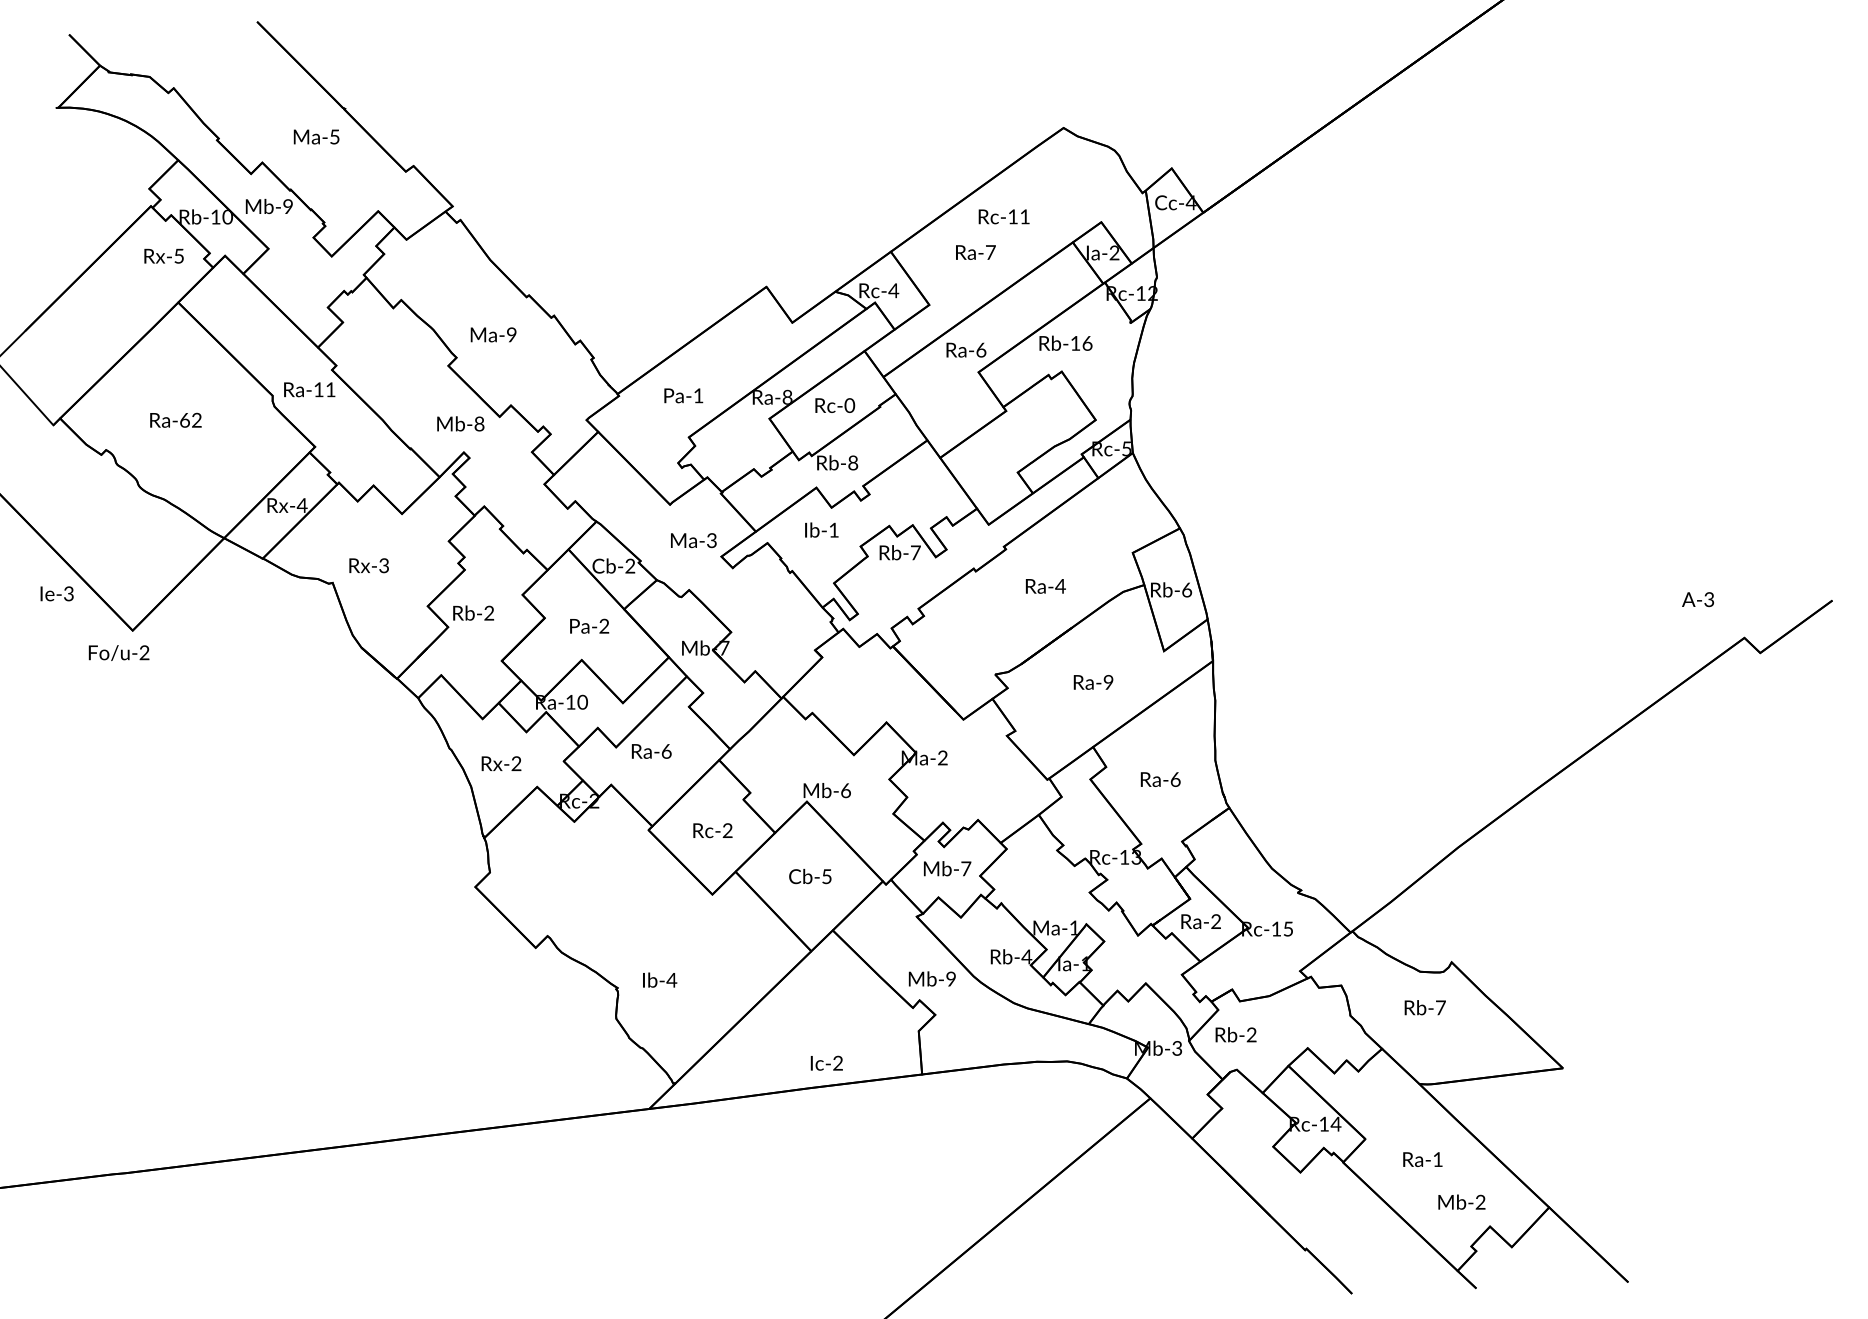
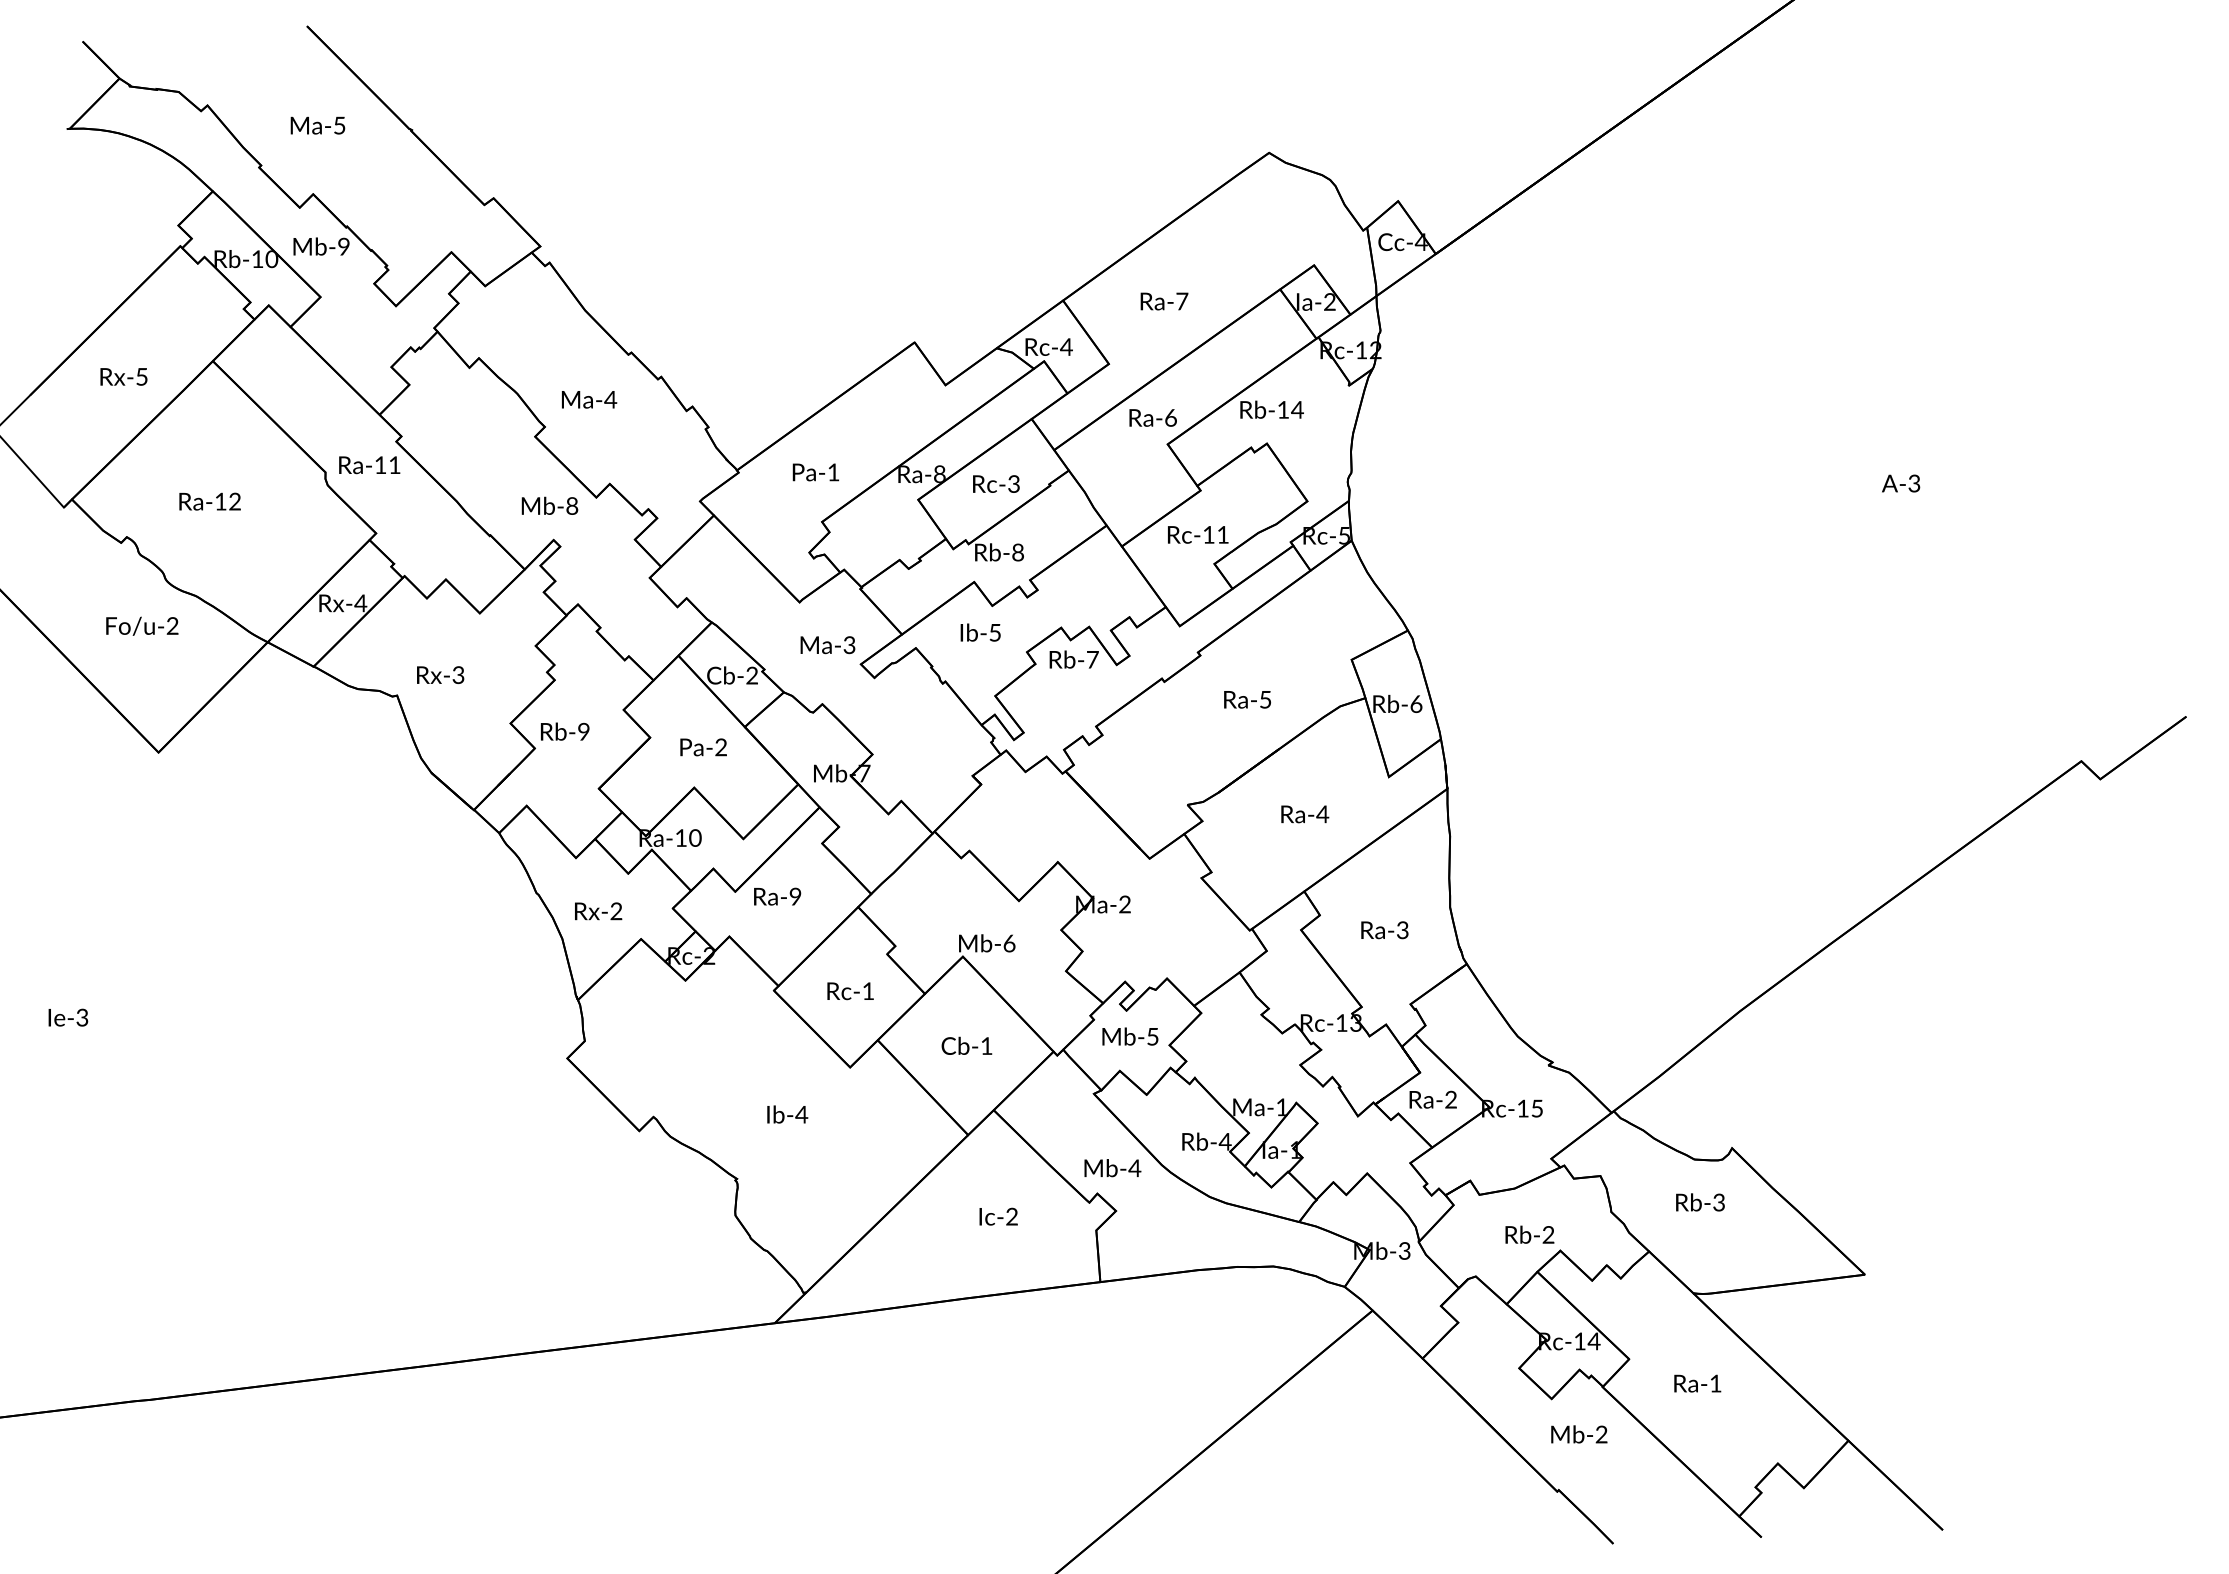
text: (316, 136) -> (317, 125), moved
text: (1004, 216) -> (1198, 534), moved
text: (163, 255) -> (123, 376), moved
text: (511, 334) -> (610, 399), Ma-9 -> Ma-4
text: (1087, 343) -> (1297, 409), Rb-16 -> Rb-14
text: (849, 405) -> (1013, 483), Rc-0 -> Rc-3
text: (184, 420) -> (220, 501), Ra-62 -> Ra-12
text: (833, 529) -> (994, 632), Ib-1 -> Ib-5
text: (1060, 586) -> (1265, 699), Ra-4 -> Ra-5
text: (57, 593) -> (68, 1017), moved
text: (1698, 599) -> (1901, 483), moved
text: (488, 613) -> (583, 732), Rb-2 -> Rb-9
text: (119, 652) -> (142, 625), moved
text: (1108, 682) -> (1322, 814), Ra-9 -> Ra-4
text: (666, 751) -> (795, 896), Ra-6 -> Ra-9
text: (1175, 778) -> (1402, 929), Ra-6 -> Ra-3
text: (727, 830) -> (868, 990), Rc-2 -> Rc-1
text: (965, 868) -> (1152, 1036), Mb-7 -> Mb-5
text: (826, 876) -> (986, 1045), Cb-5 -> Cb-1
text: (950, 979) -> (1134, 1168), Mb-9 -> Mb-4
text: (659, 980) -> (787, 1114), moved
text: (1441, 1007) -> (1719, 1202), Rb-7 -> Rb-3
text: (1235, 1034) -> (1529, 1234), moved
text: (826, 1063) -> (998, 1216), moved
text: (1462, 1202) -> (1579, 1434), moved

